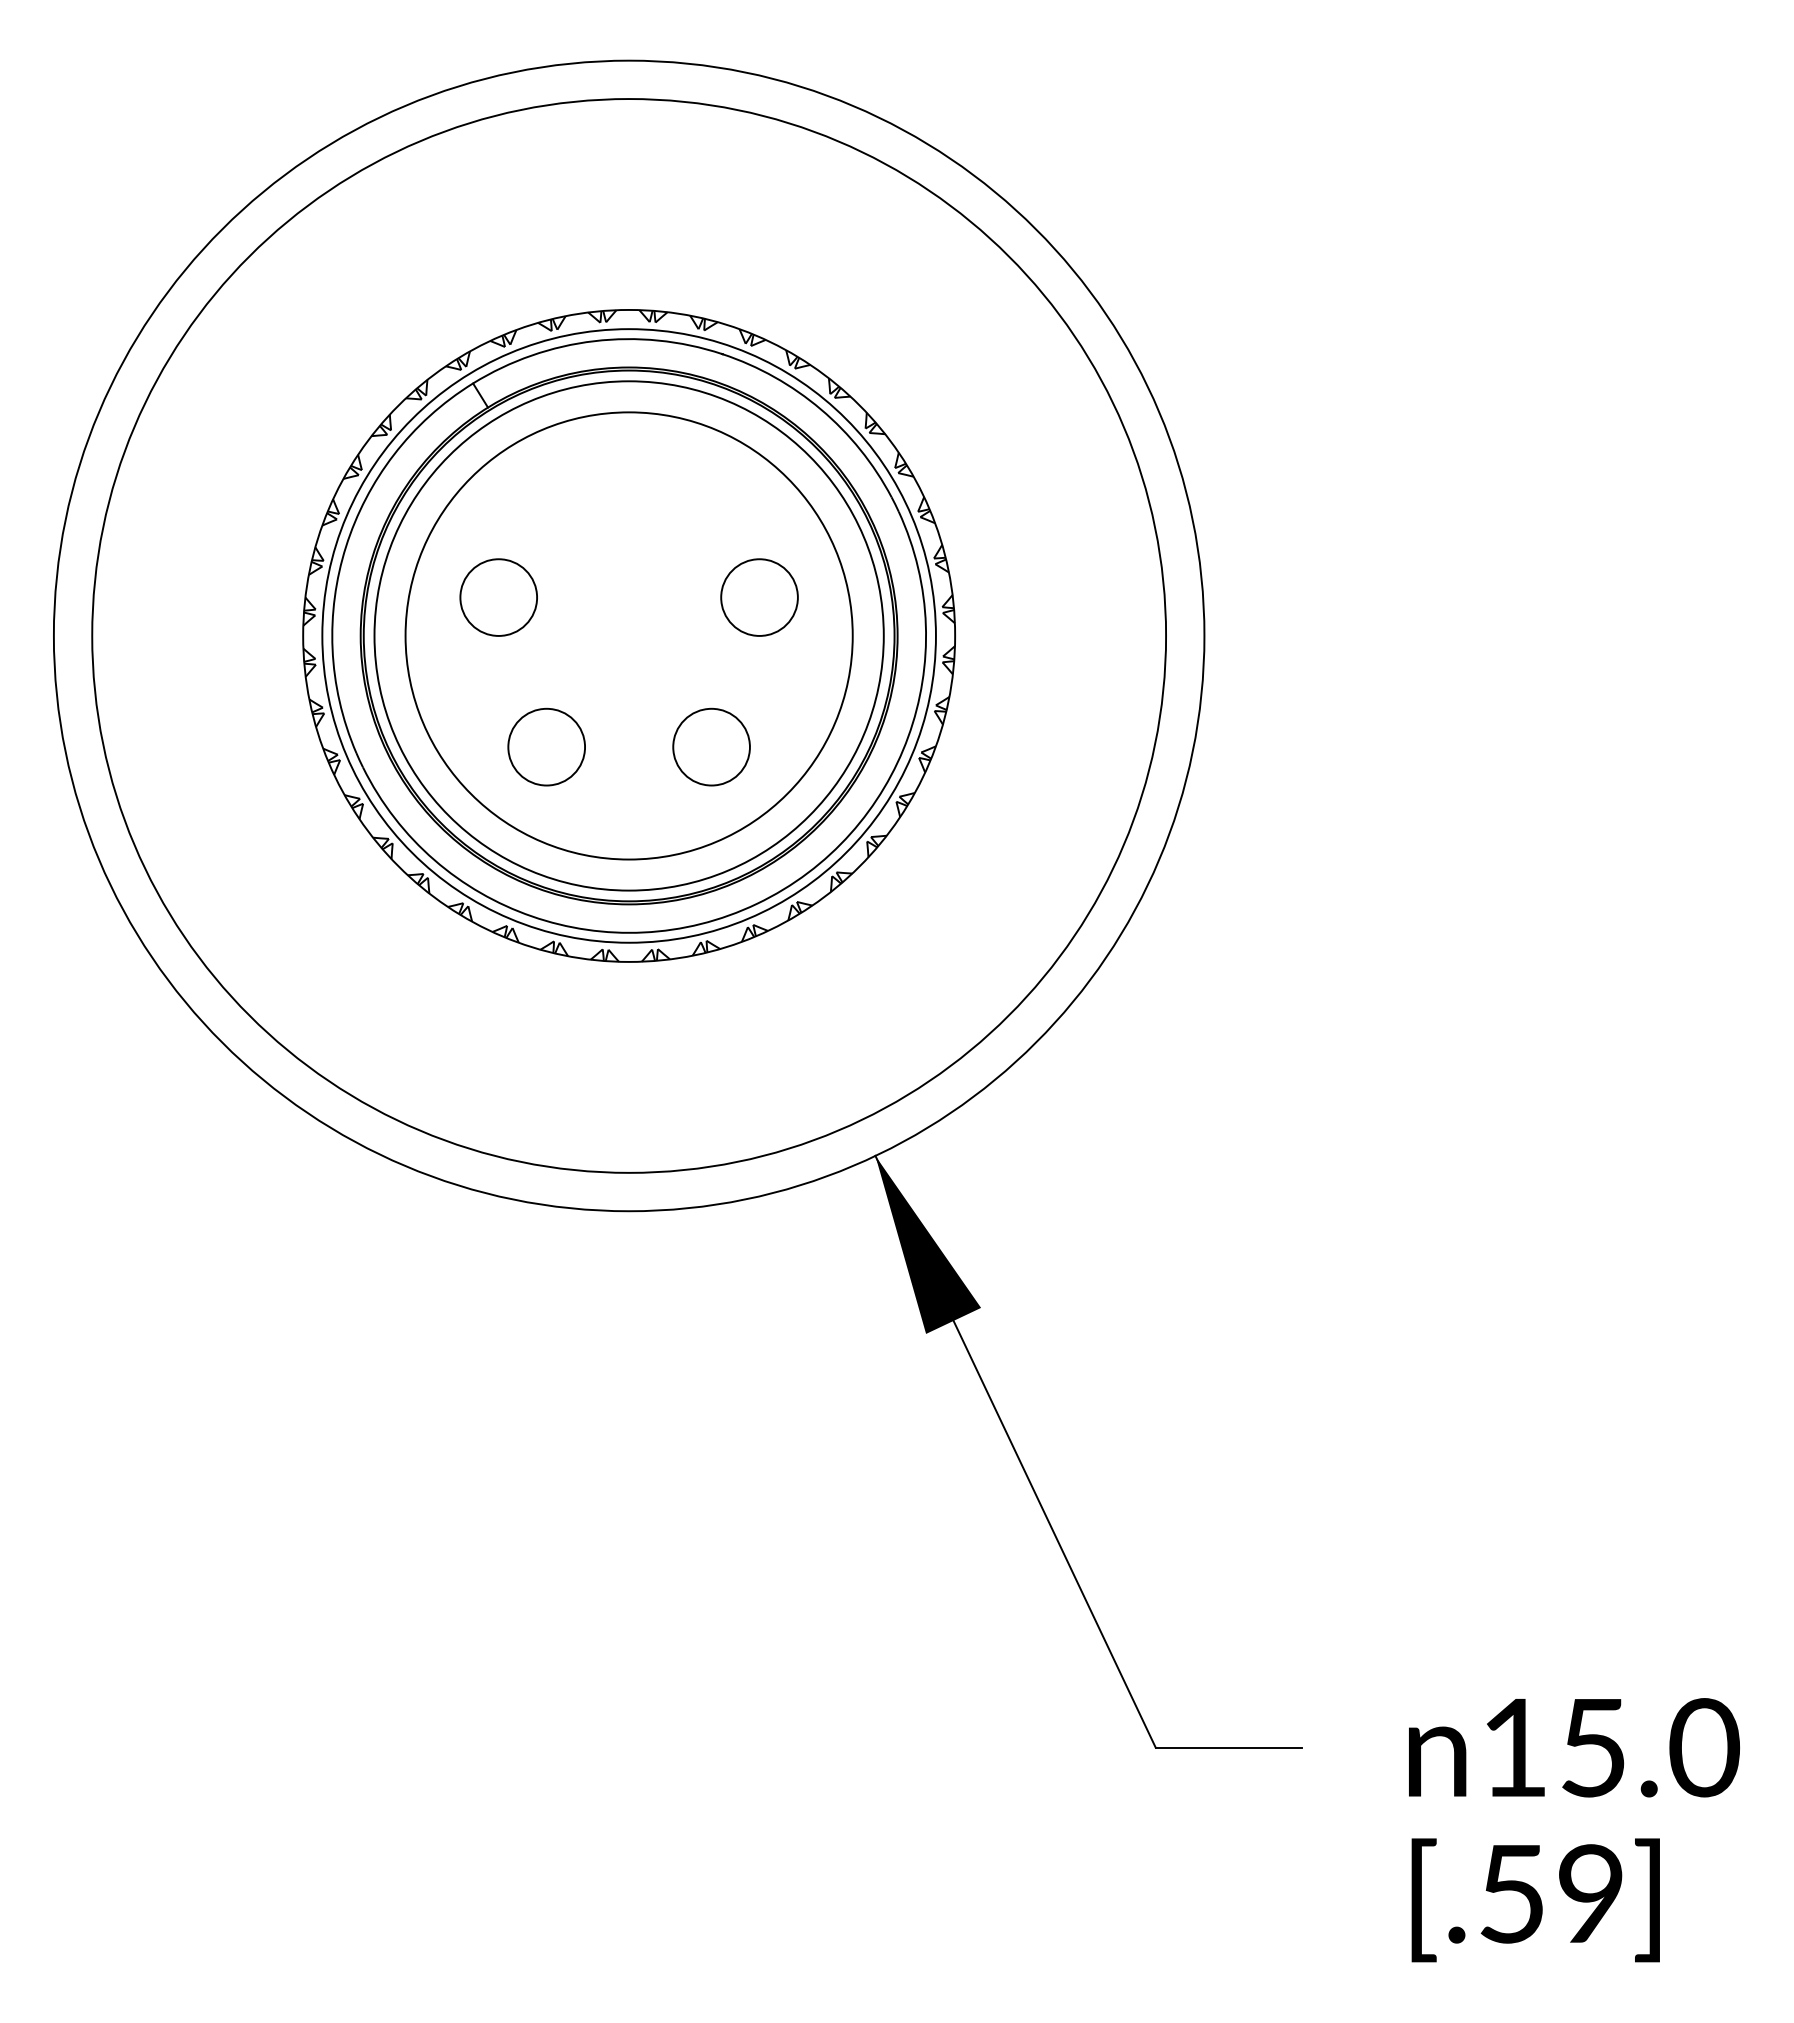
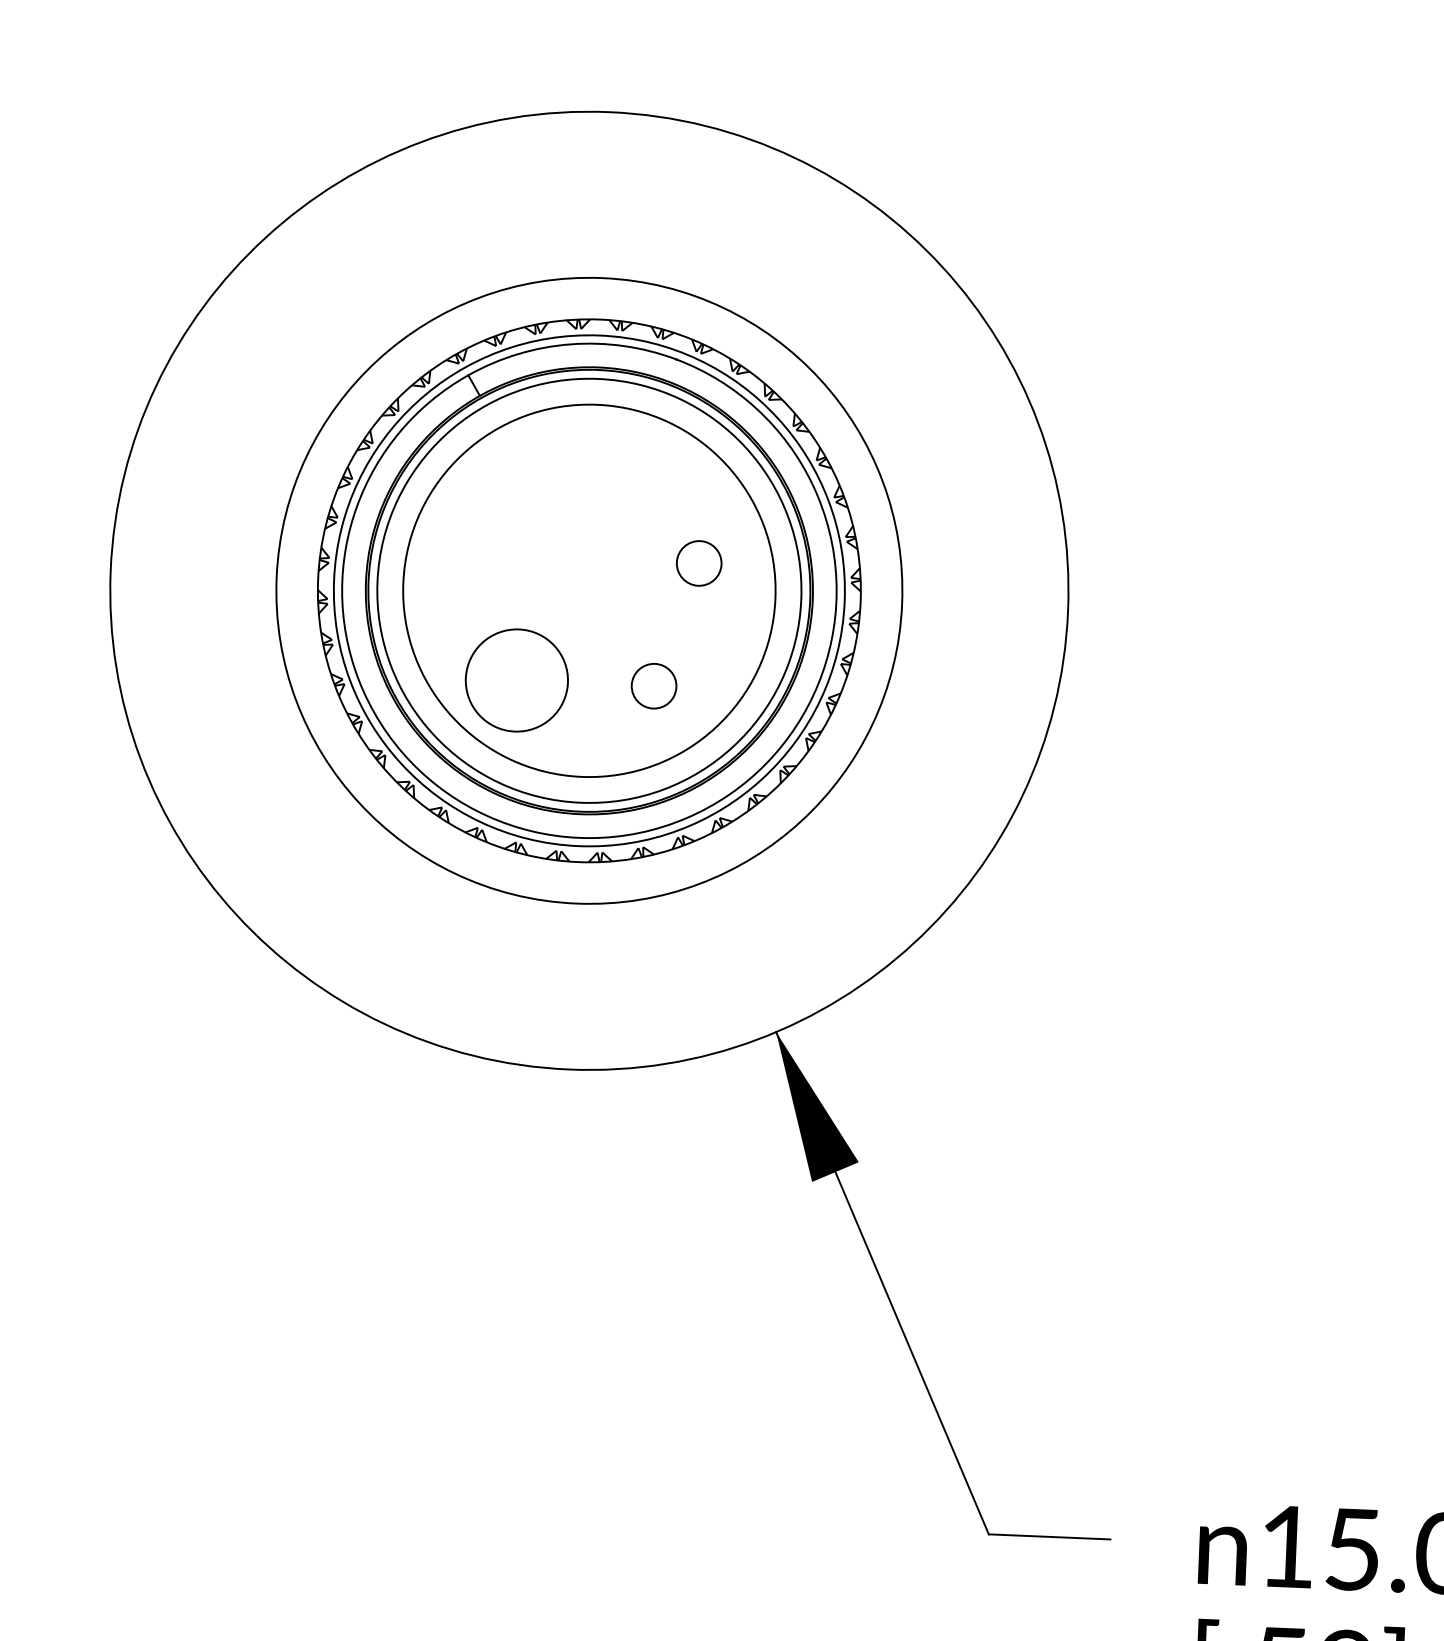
circle: (498, 597) -> (482, 554), removed
circle: (759, 597) -> (699, 563), size x0.7
circle: (629, 635) -> (589, 590), size x0.7
circle: (546, 746) -> (516, 679), size x1.6
circle: (711, 746) -> (654, 685), size x0.7

